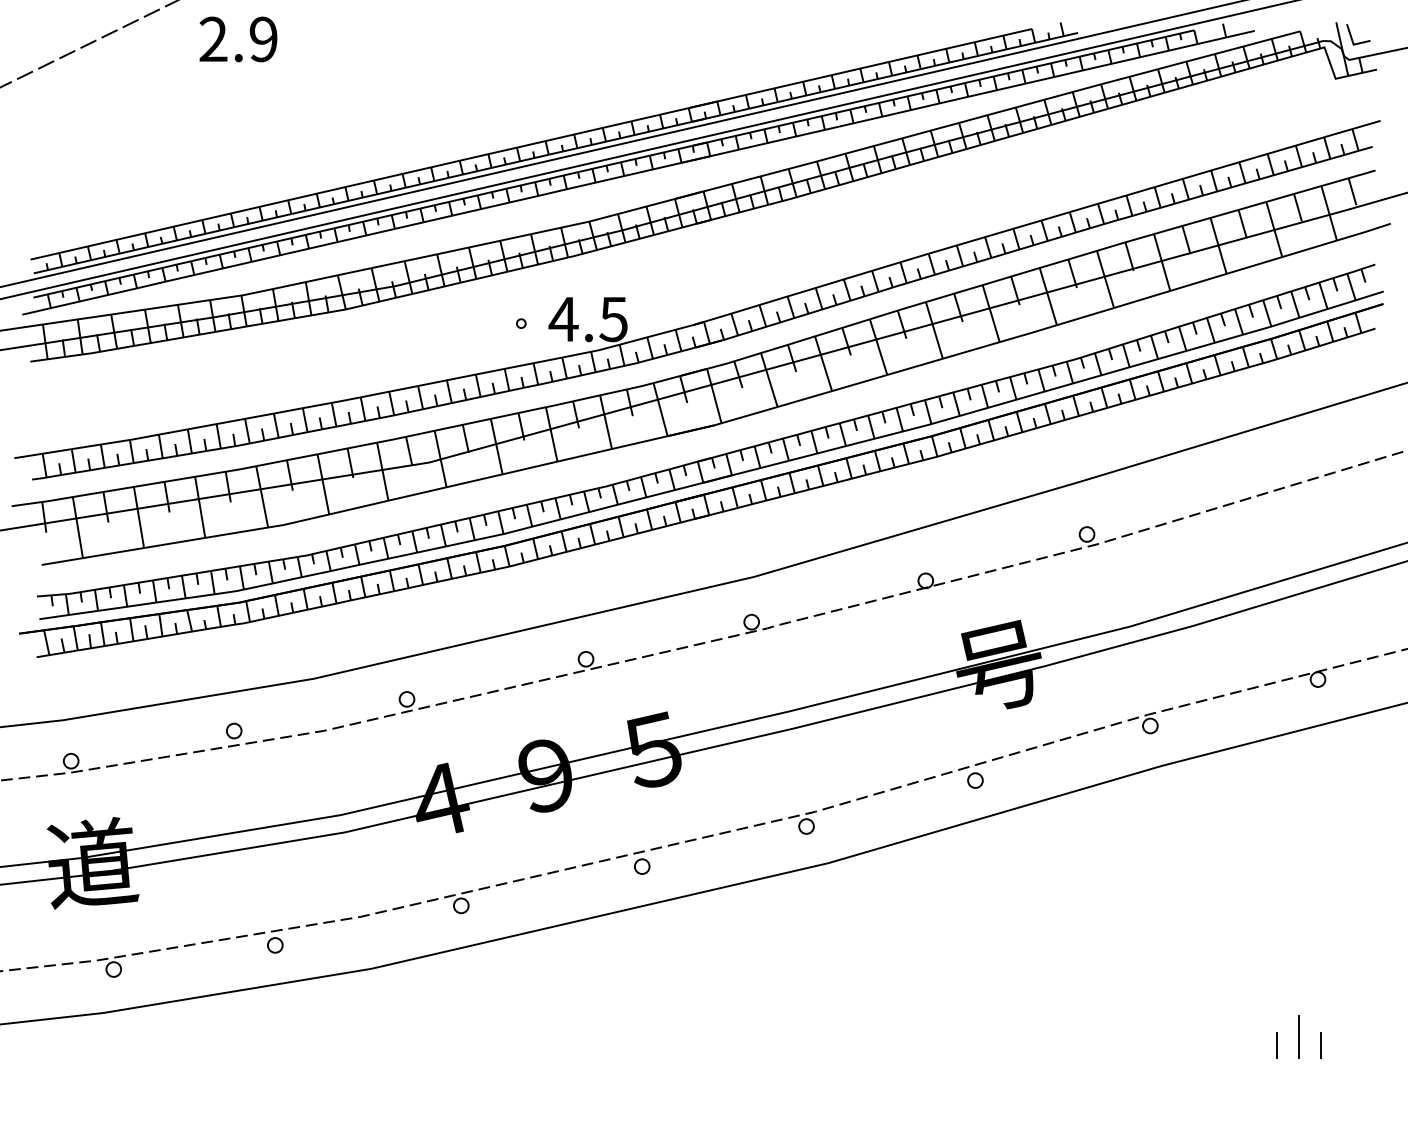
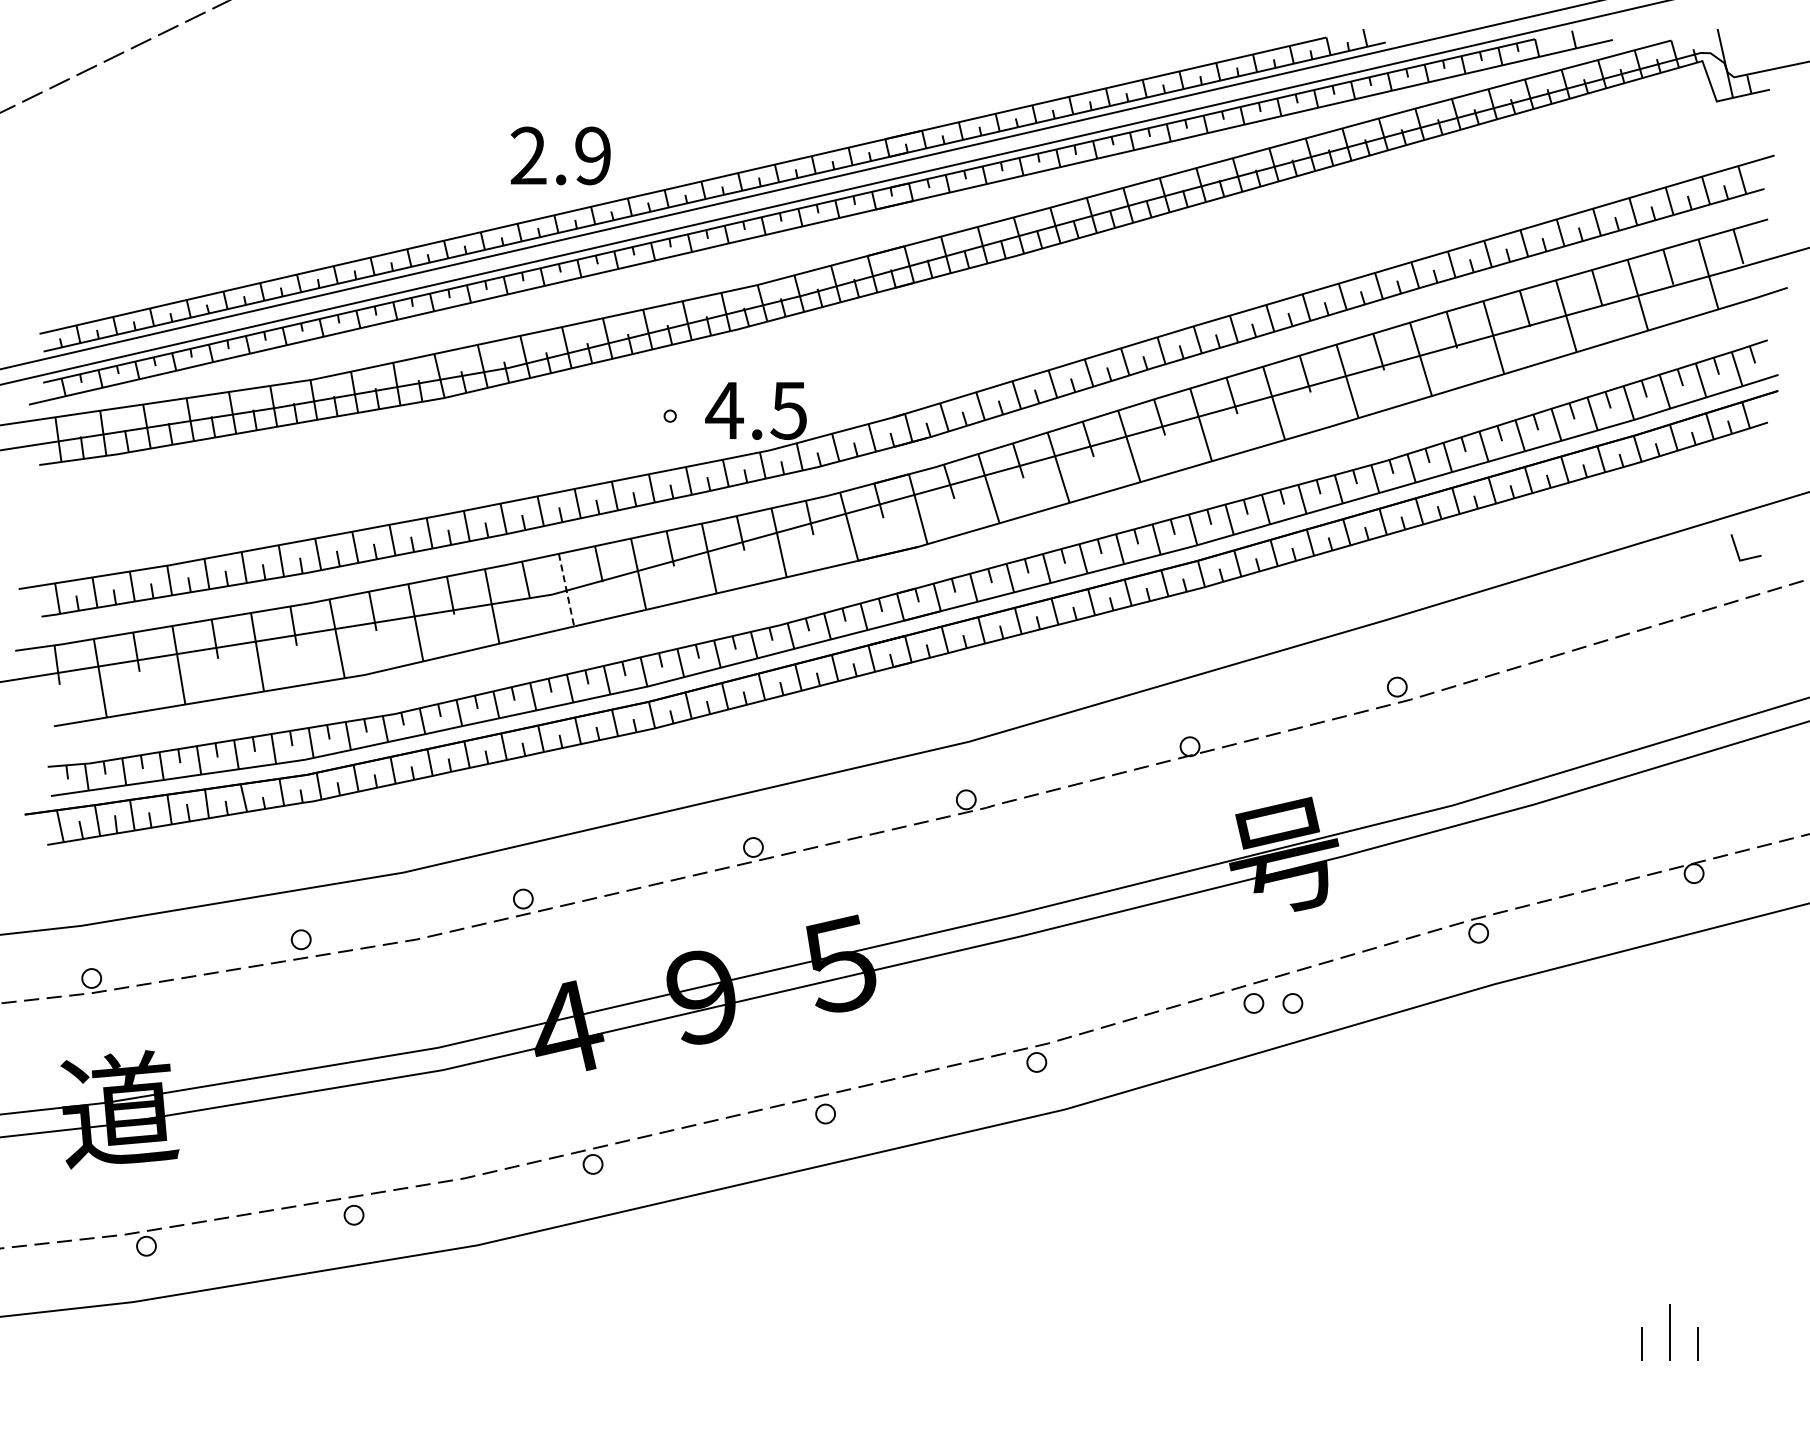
line: (1351, 36) -> (1737, 549), moved
text: (238, 39) -> (560, 155), moved
line: (440, 459) -> (566, 590), solid -> dashed
part: (1005, 780) -> (1292, 1003), added

